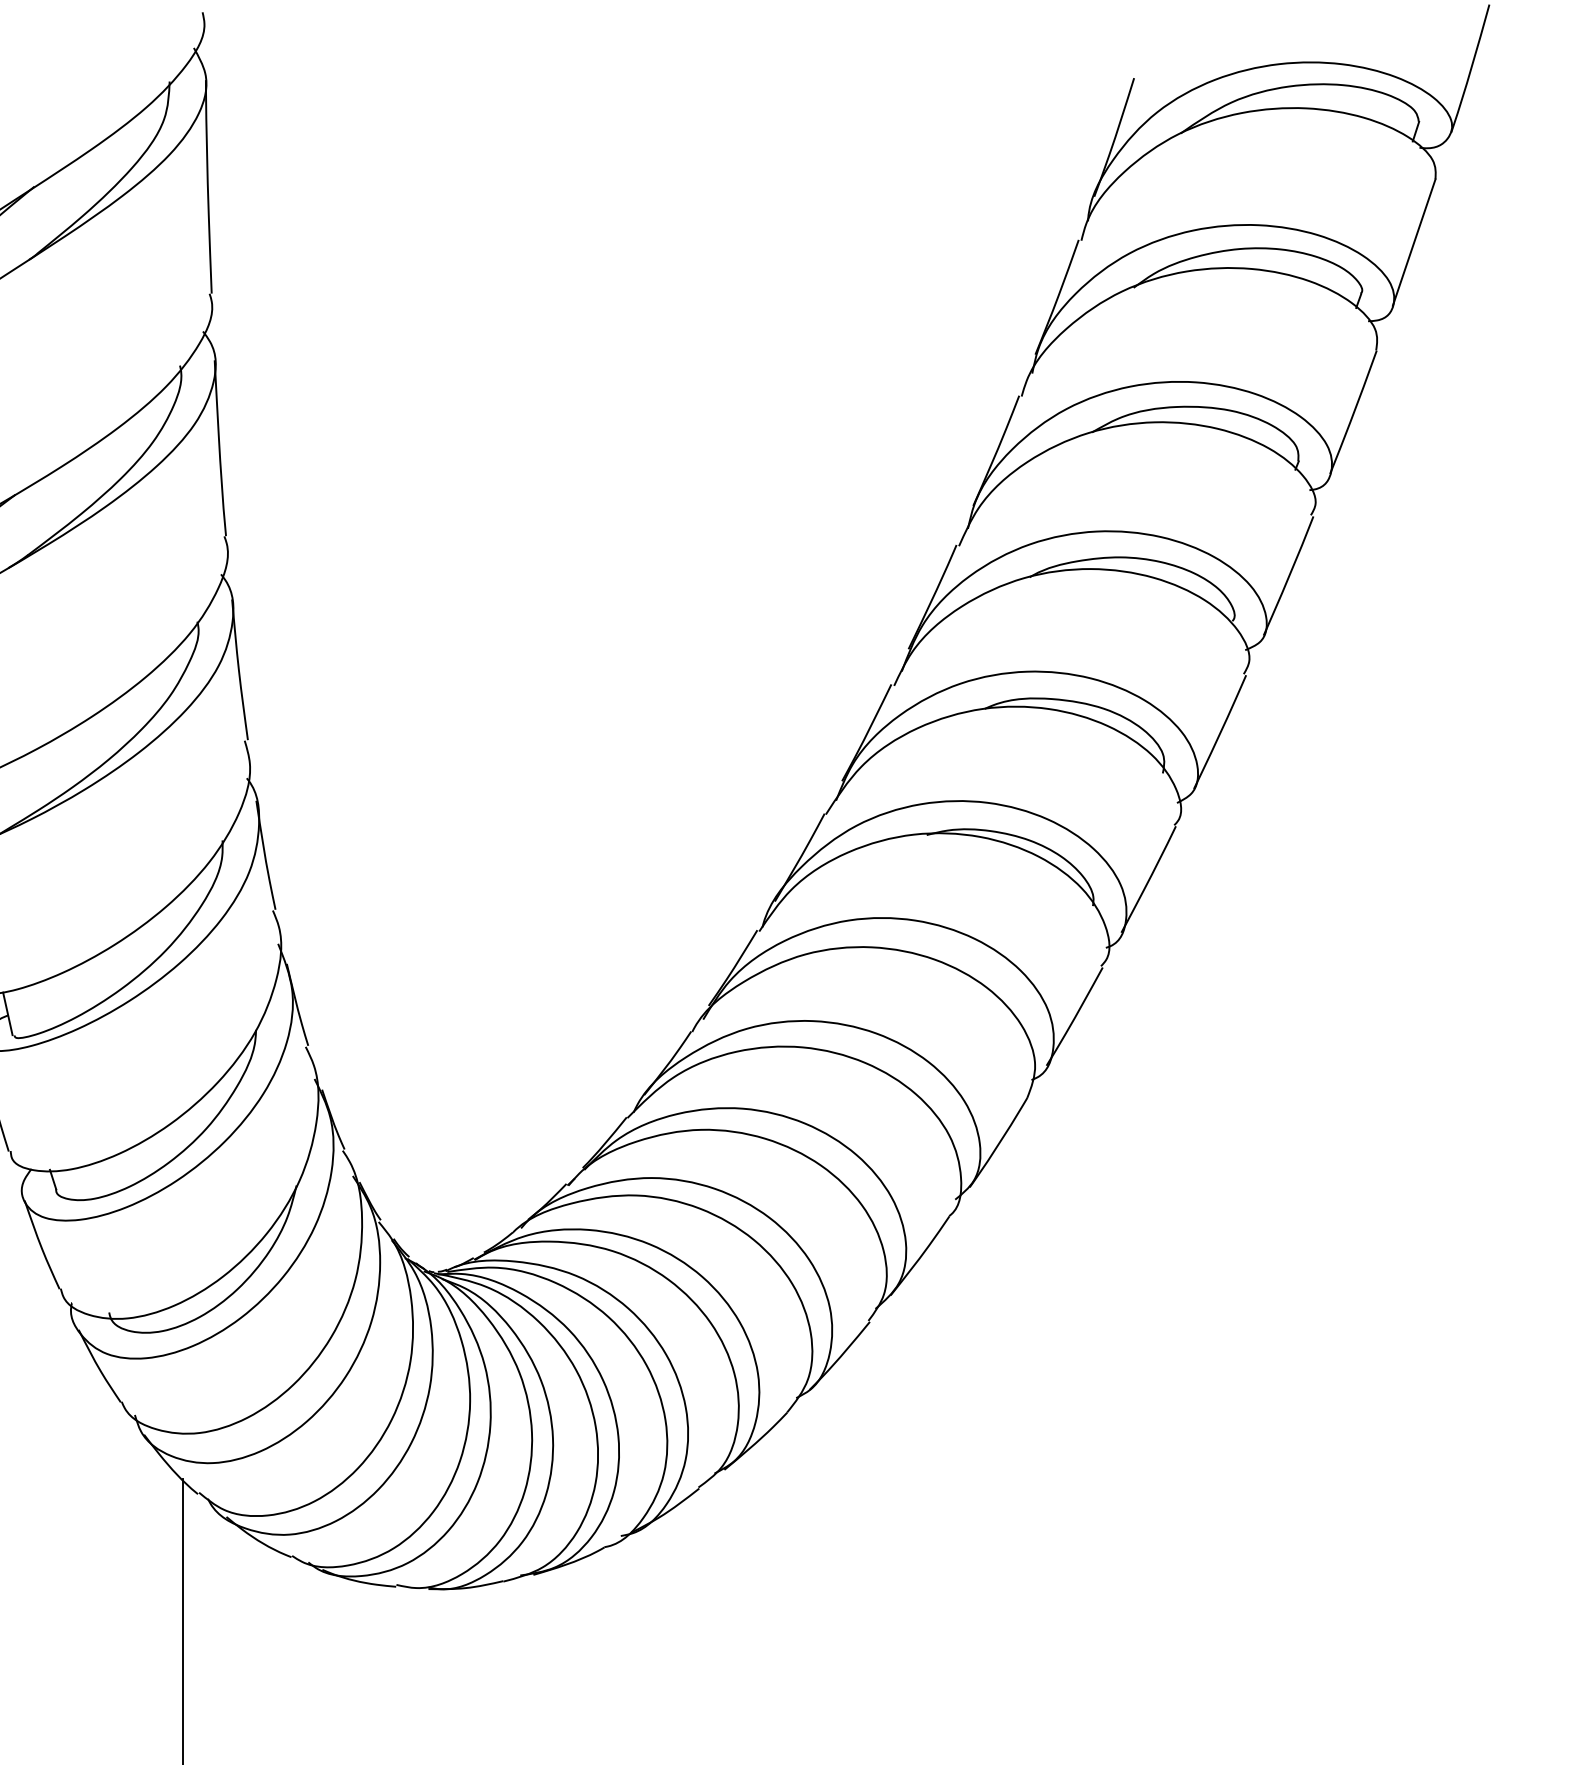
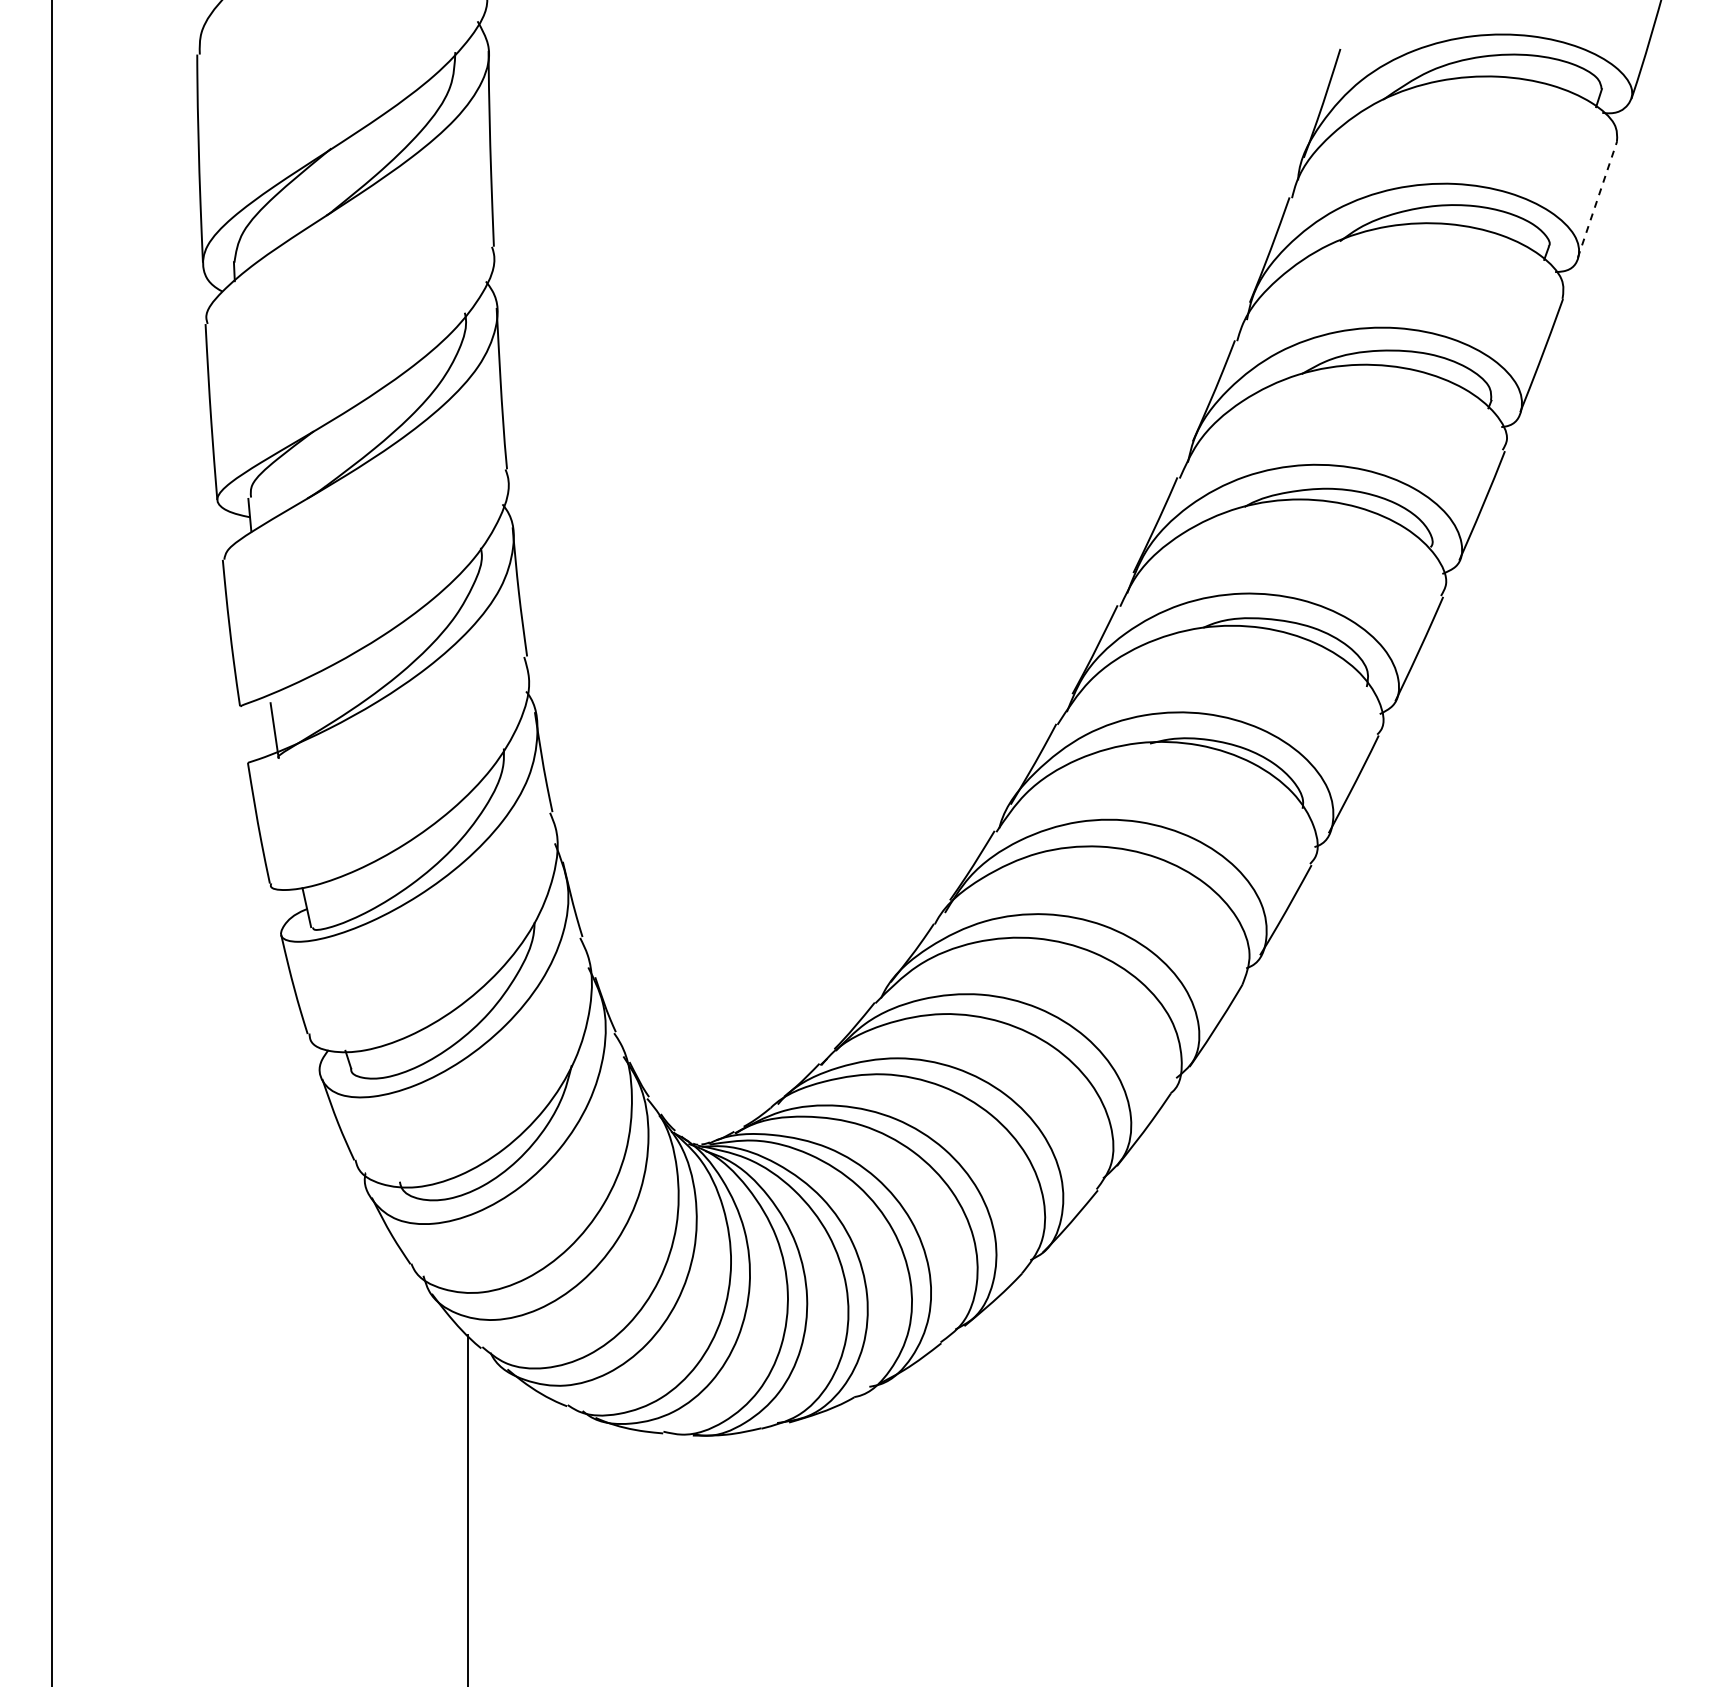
line: (1414, 242) -> (1597, 199), solid -> dashed

